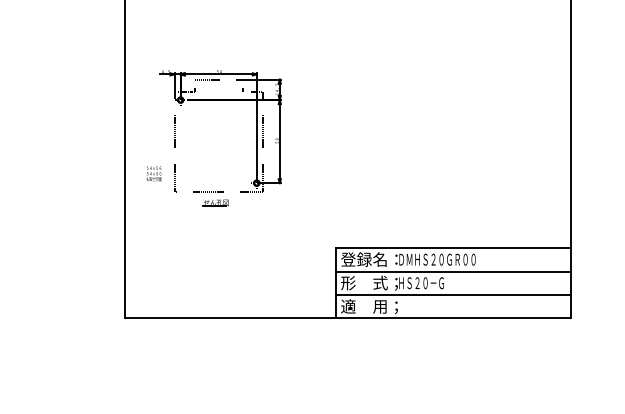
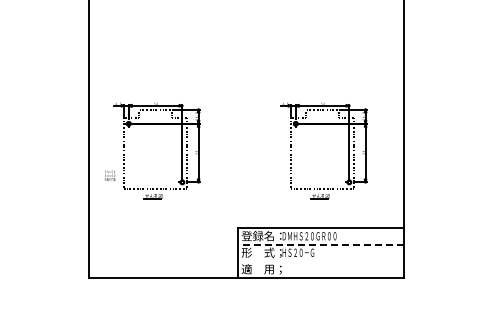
part: (492, 137) -> (348, 150), added
line: (452, 271) -> (320, 244), solid -> dashed
line: (452, 295) -> (320, 261), removed

